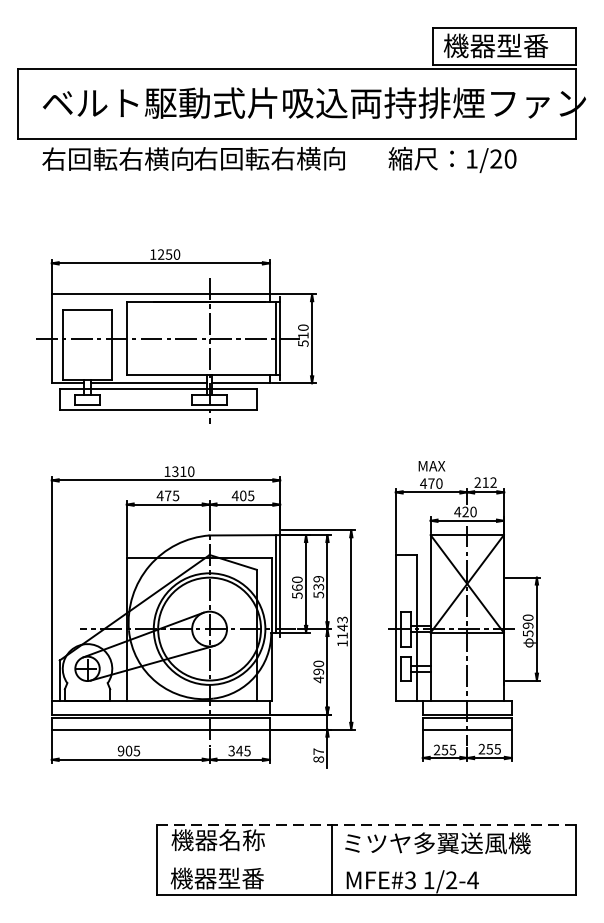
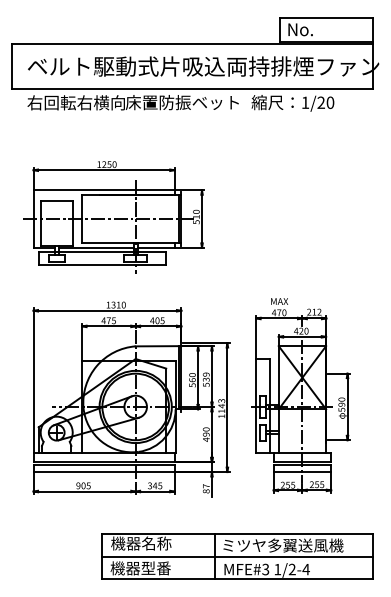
text: (495, 45) -> (320, 29), 機器型番 -> No.
text: (280, 158) -> (181, 102), 右回転右横向 -> 床置防振ベット
line: (366, 824) -> (237, 533), dashed -> solid
line: (365, 860) -> (236, 556), added

